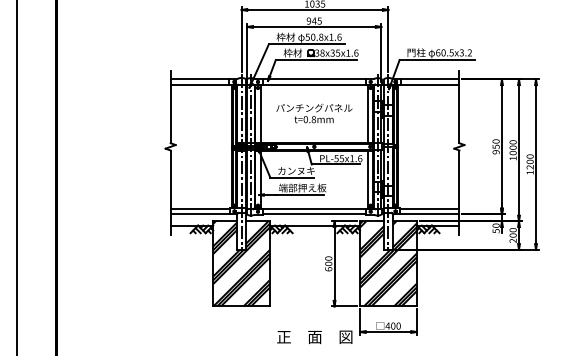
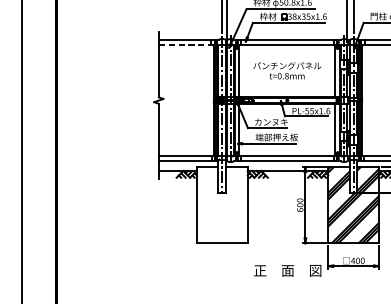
line: (200, 84) -> (185, 44), solid -> dashed
hatch: (241, 263) -> (222, 204), removed

